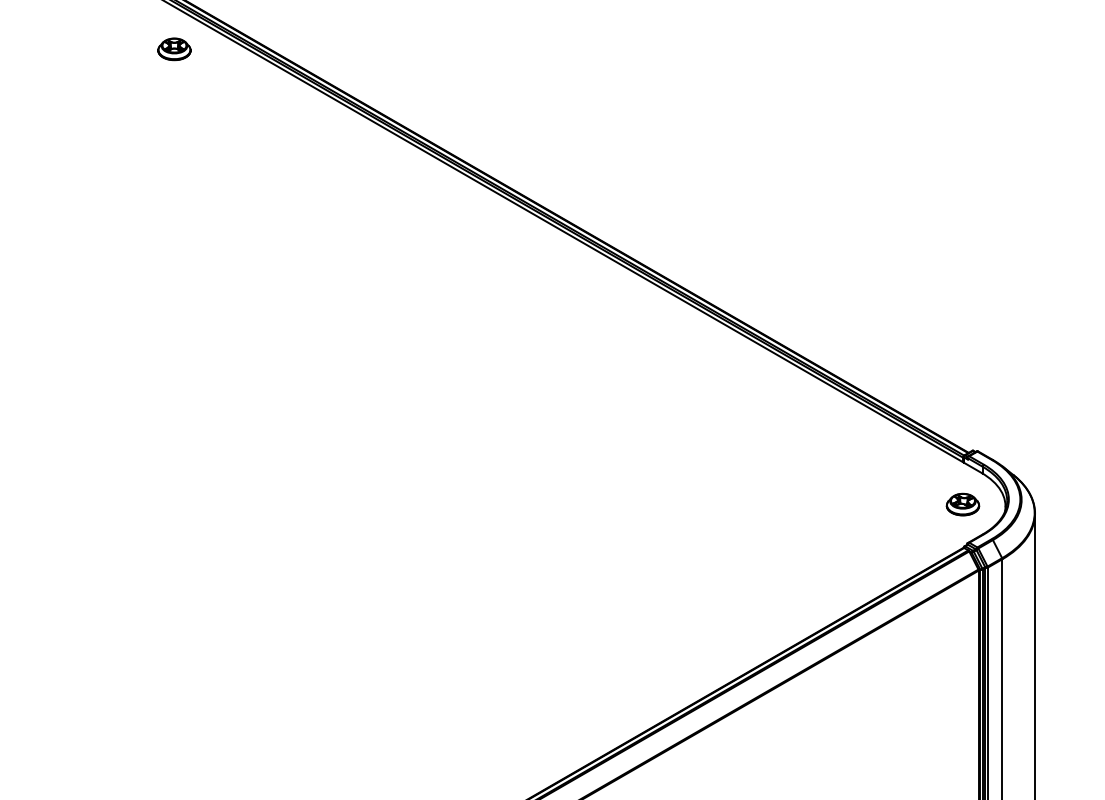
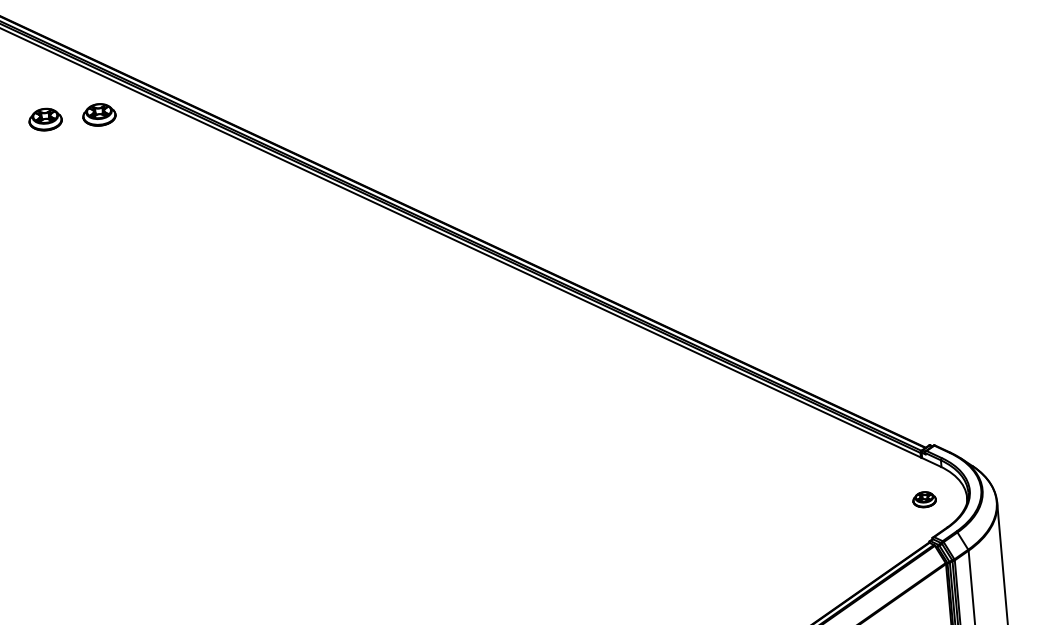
part: (120, 49) -> (45, 119), added
part: (962, 504) -> (924, 499), size x0.7

